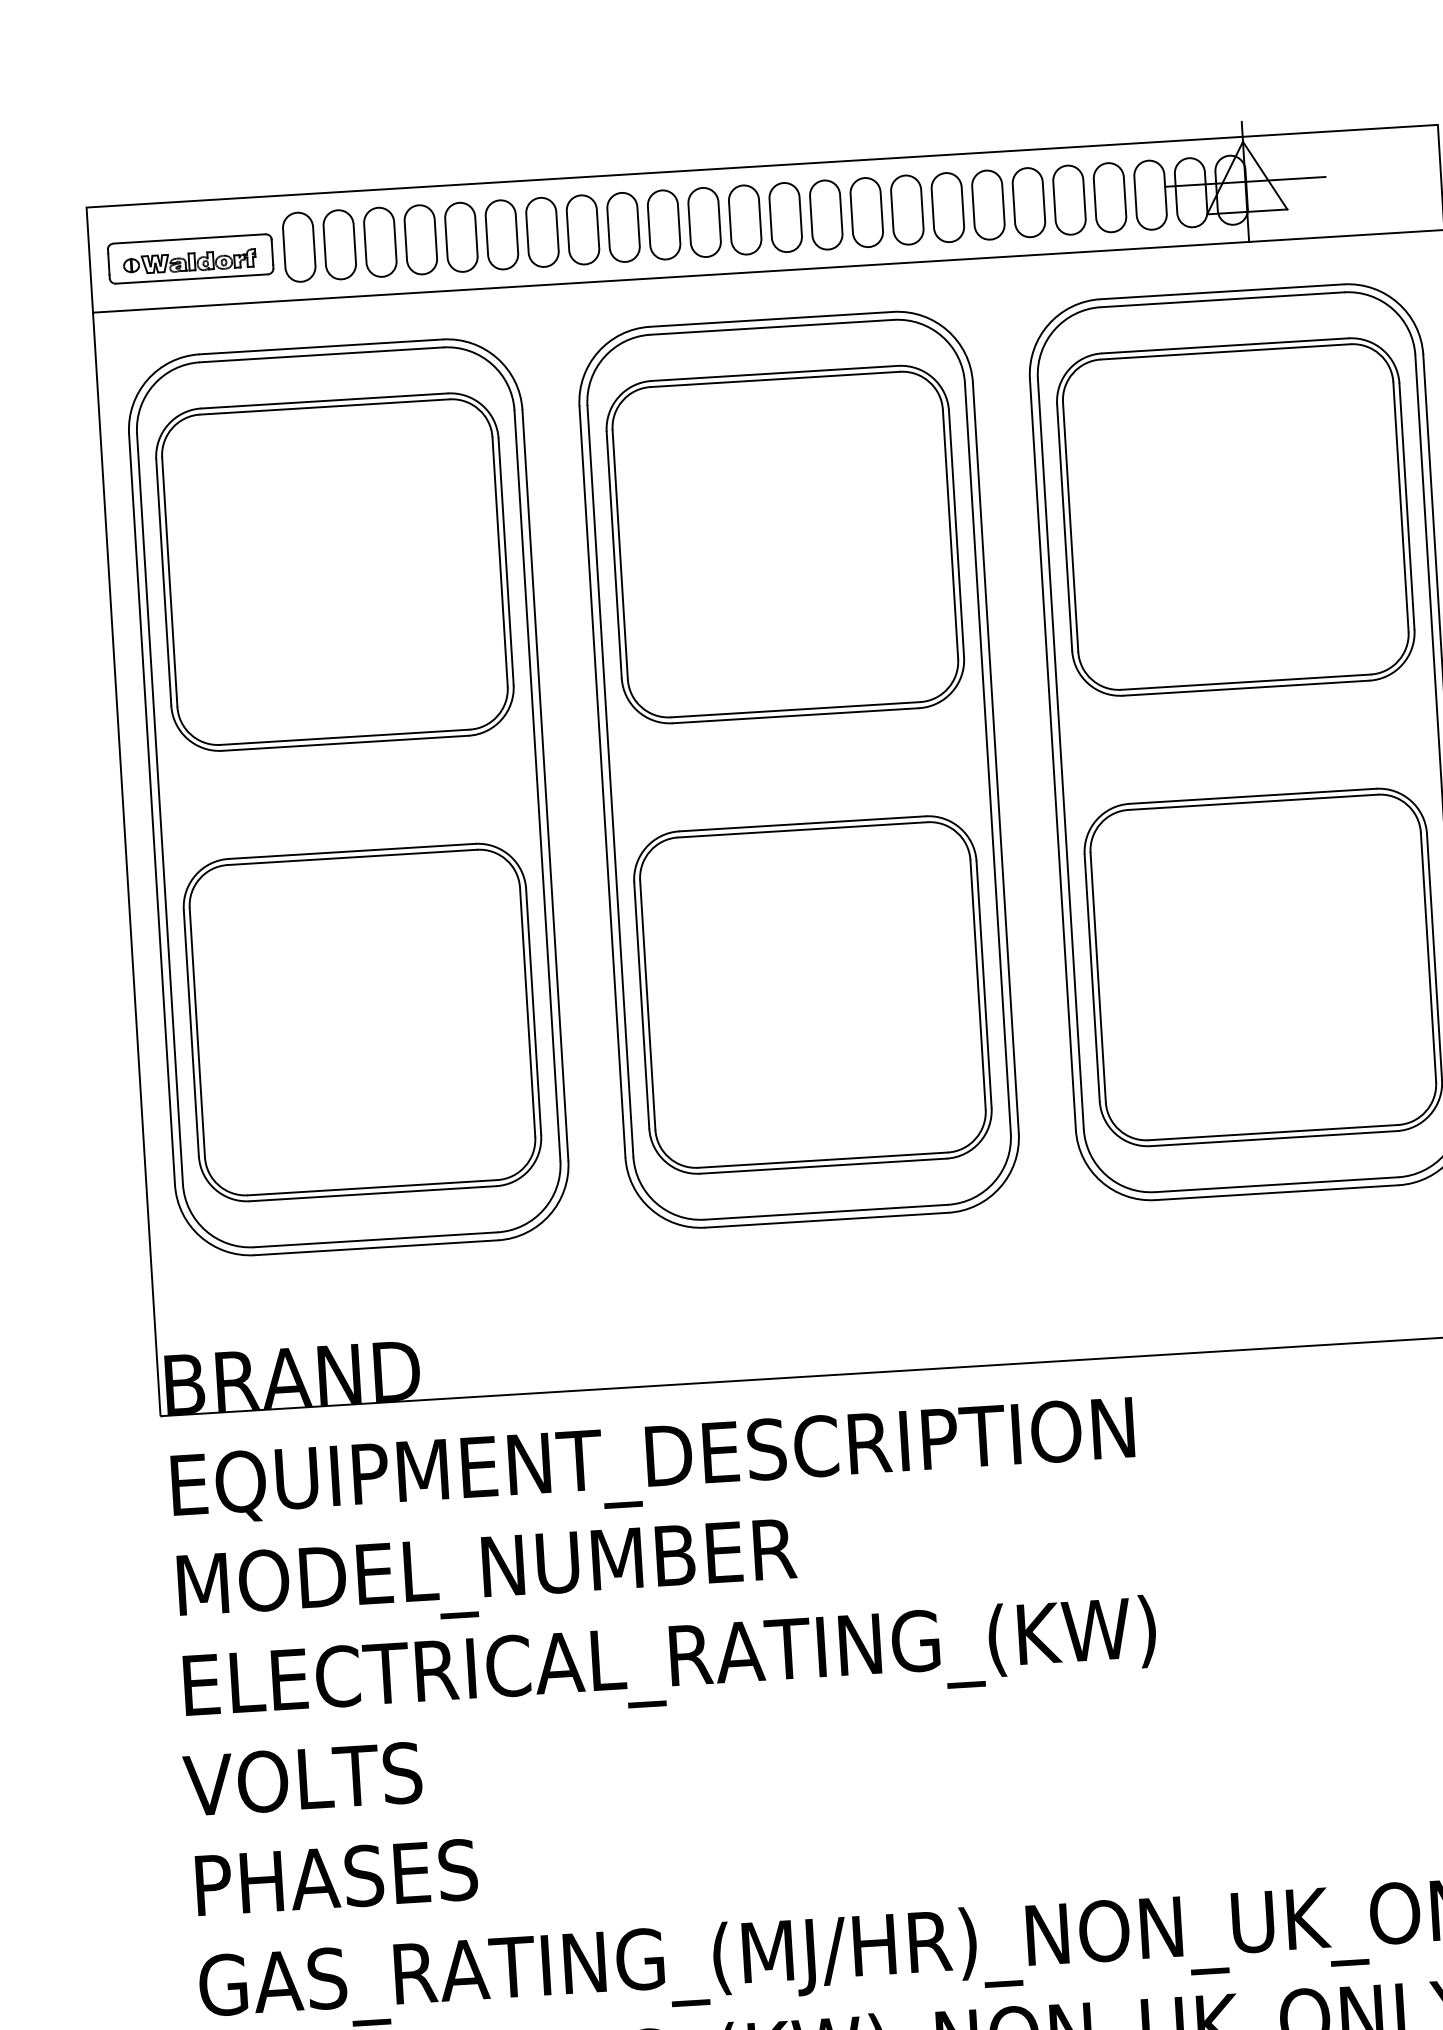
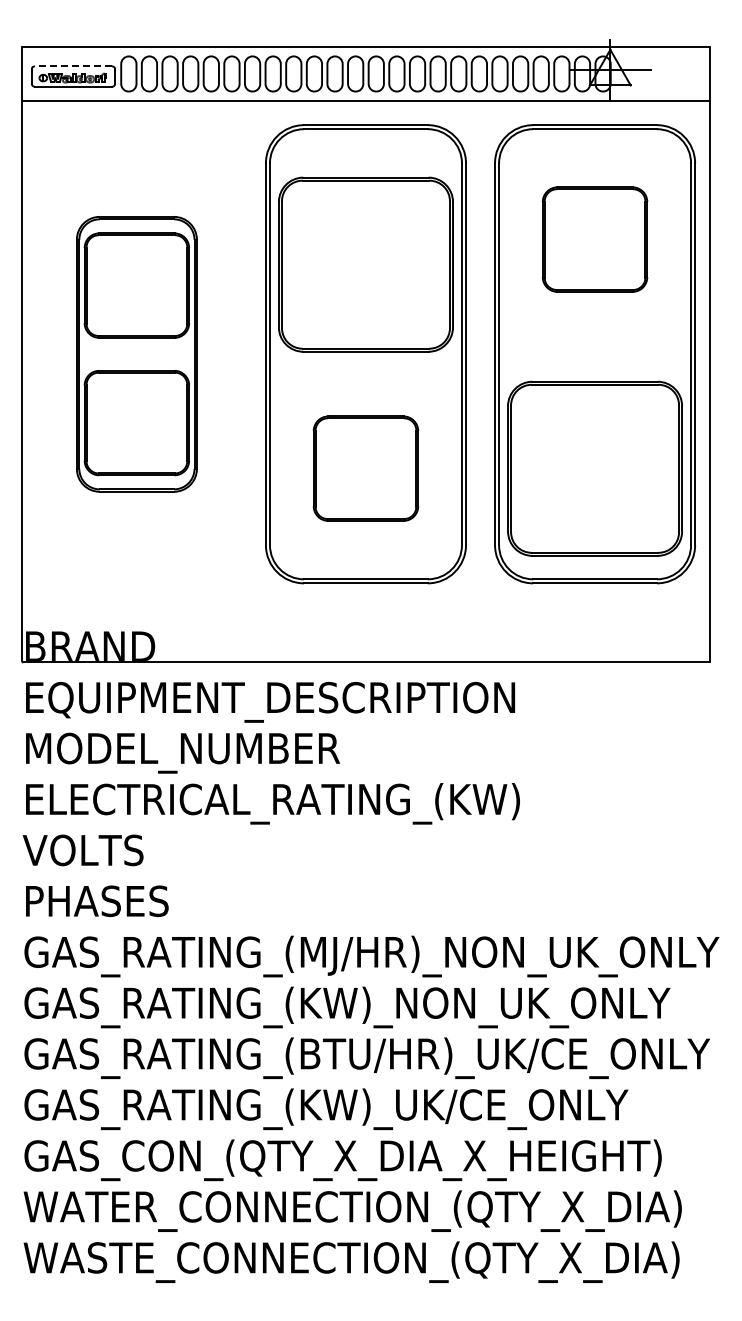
line: (189, 239) -> (73, 66), solid -> dashed
part: (1234, 516) -> (594, 239), size x0.6
part: (784, 544) -> (365, 264), moved
part: (348, 797) -> (136, 354), size x0.6
part: (811, 994) -> (365, 468), size x0.6

